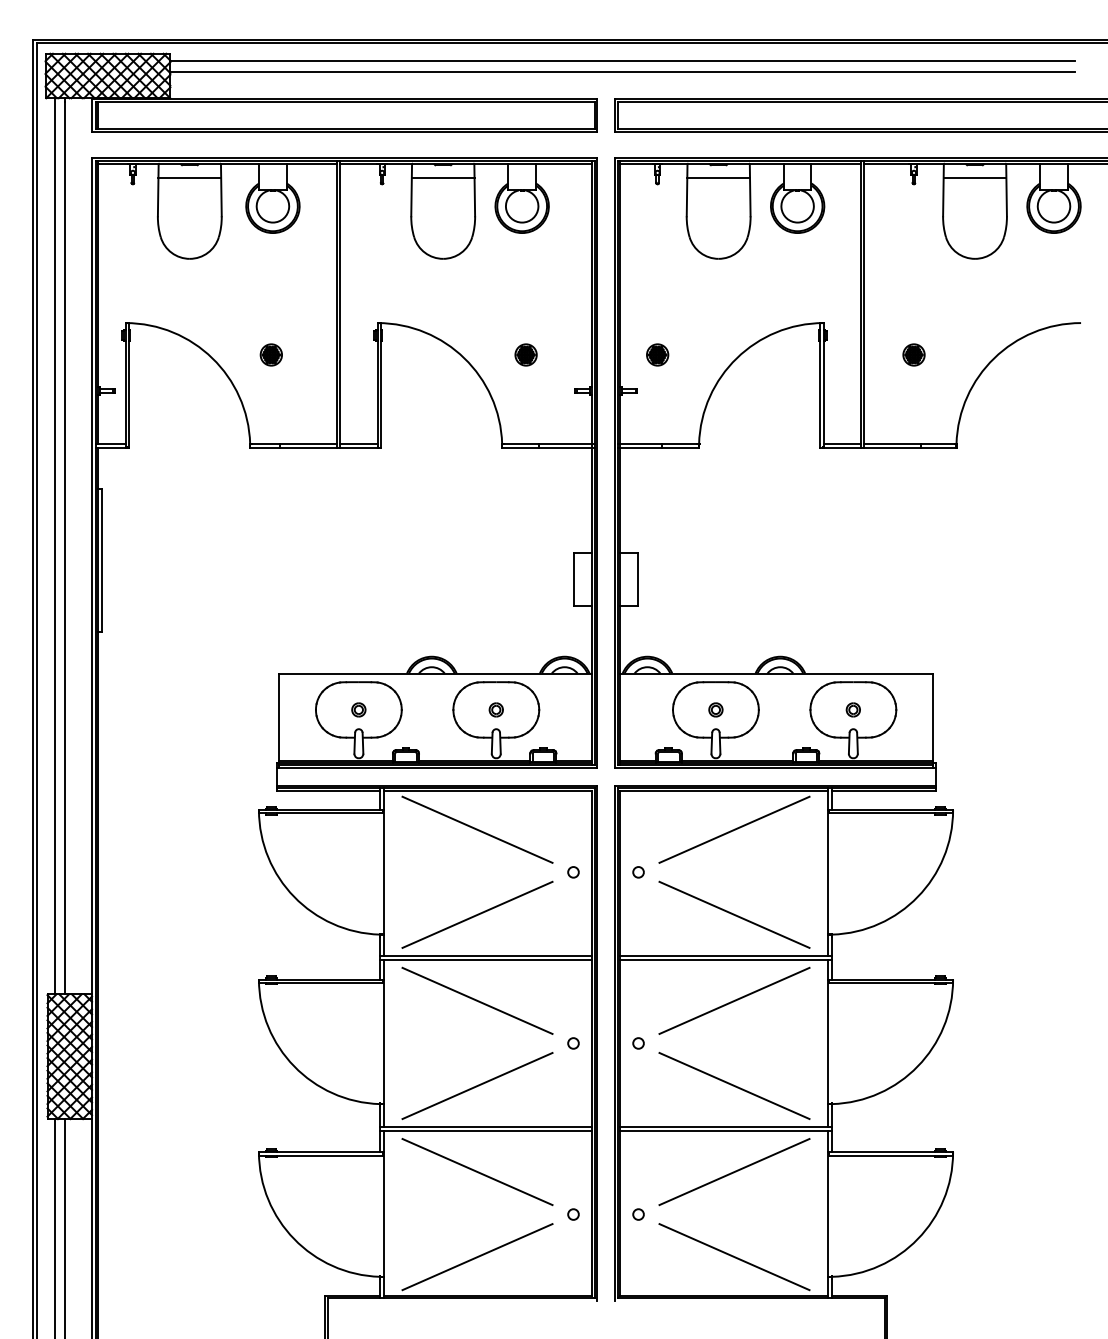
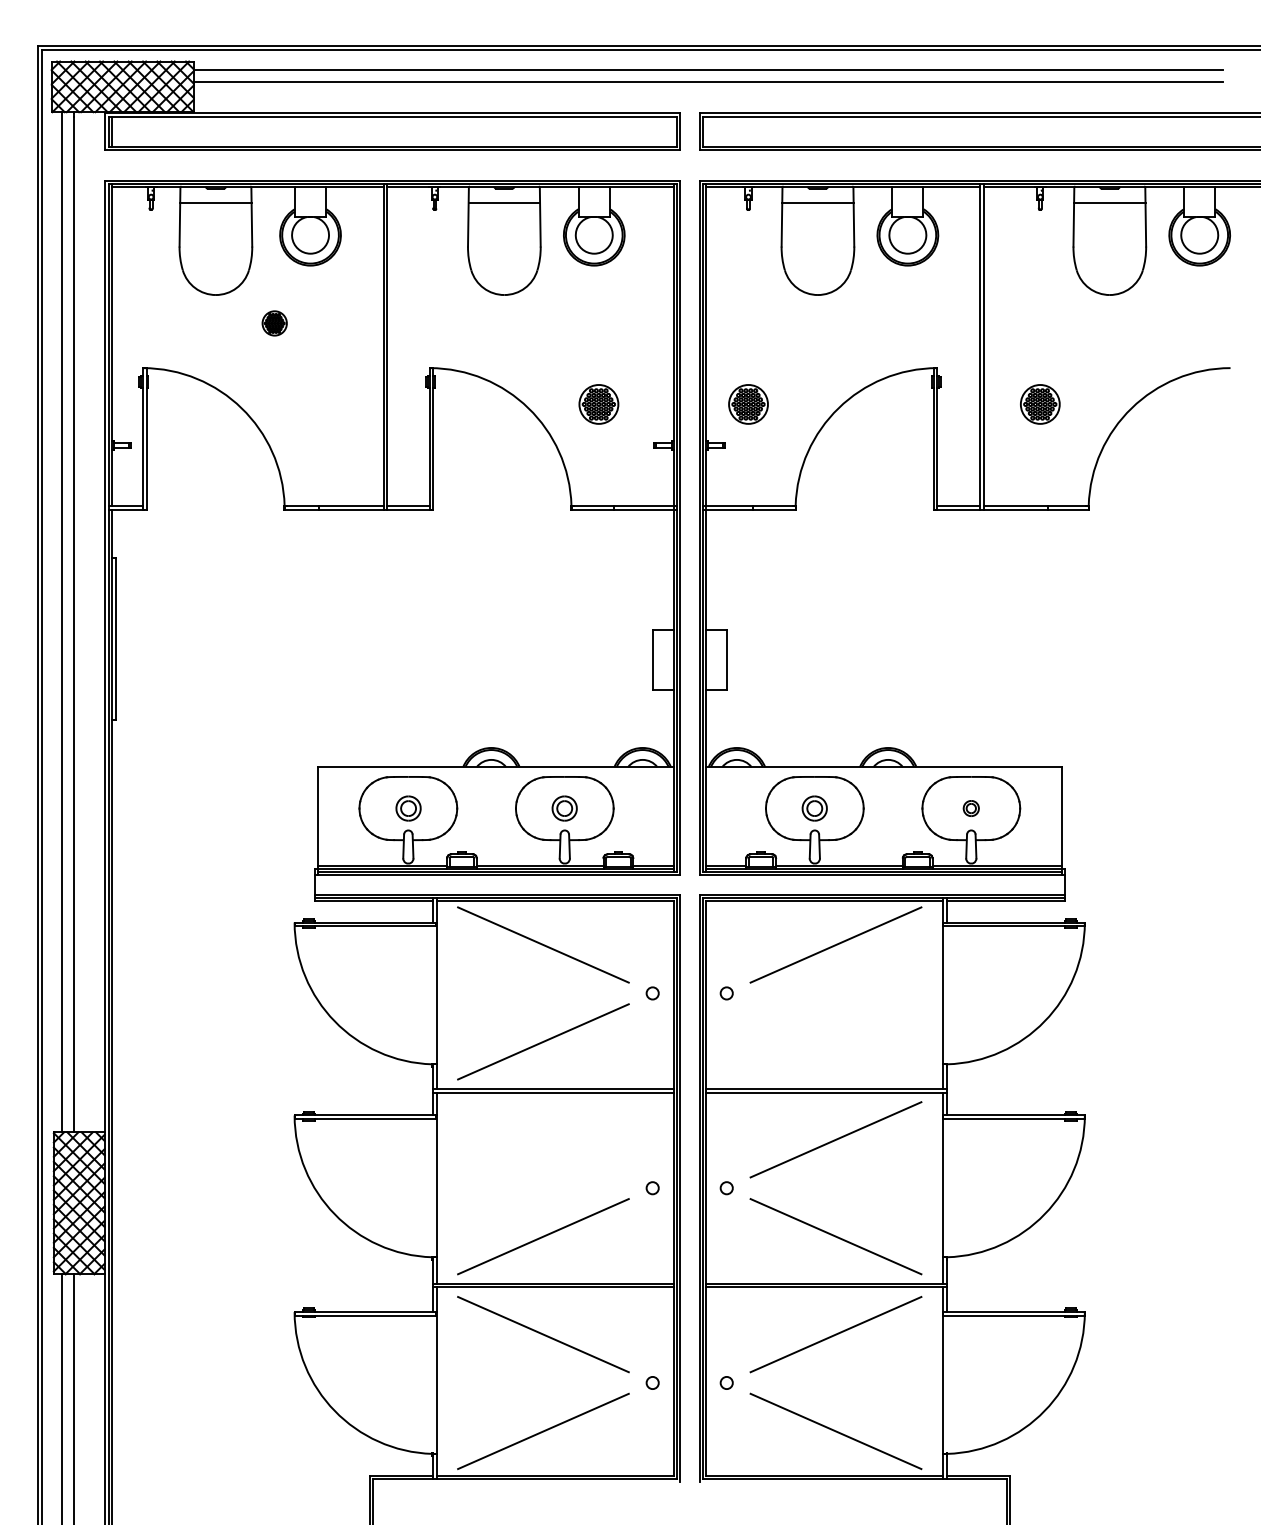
part: (271, 355) -> (274, 323), moved
part: (525, 355) -> (598, 404), size x1.6
part: (657, 355) -> (748, 404), size x1.6
part: (914, 355) -> (1040, 404), size x1.6
part: (358, 709) -> (407, 808), size x1.6
part: (496, 709) -> (564, 808), size x1.6
part: (715, 709) -> (814, 808), size x1.6
line: (734, 914) -> (835, 1041), removed
line: (477, 1000) -> (543, 1139), removed

